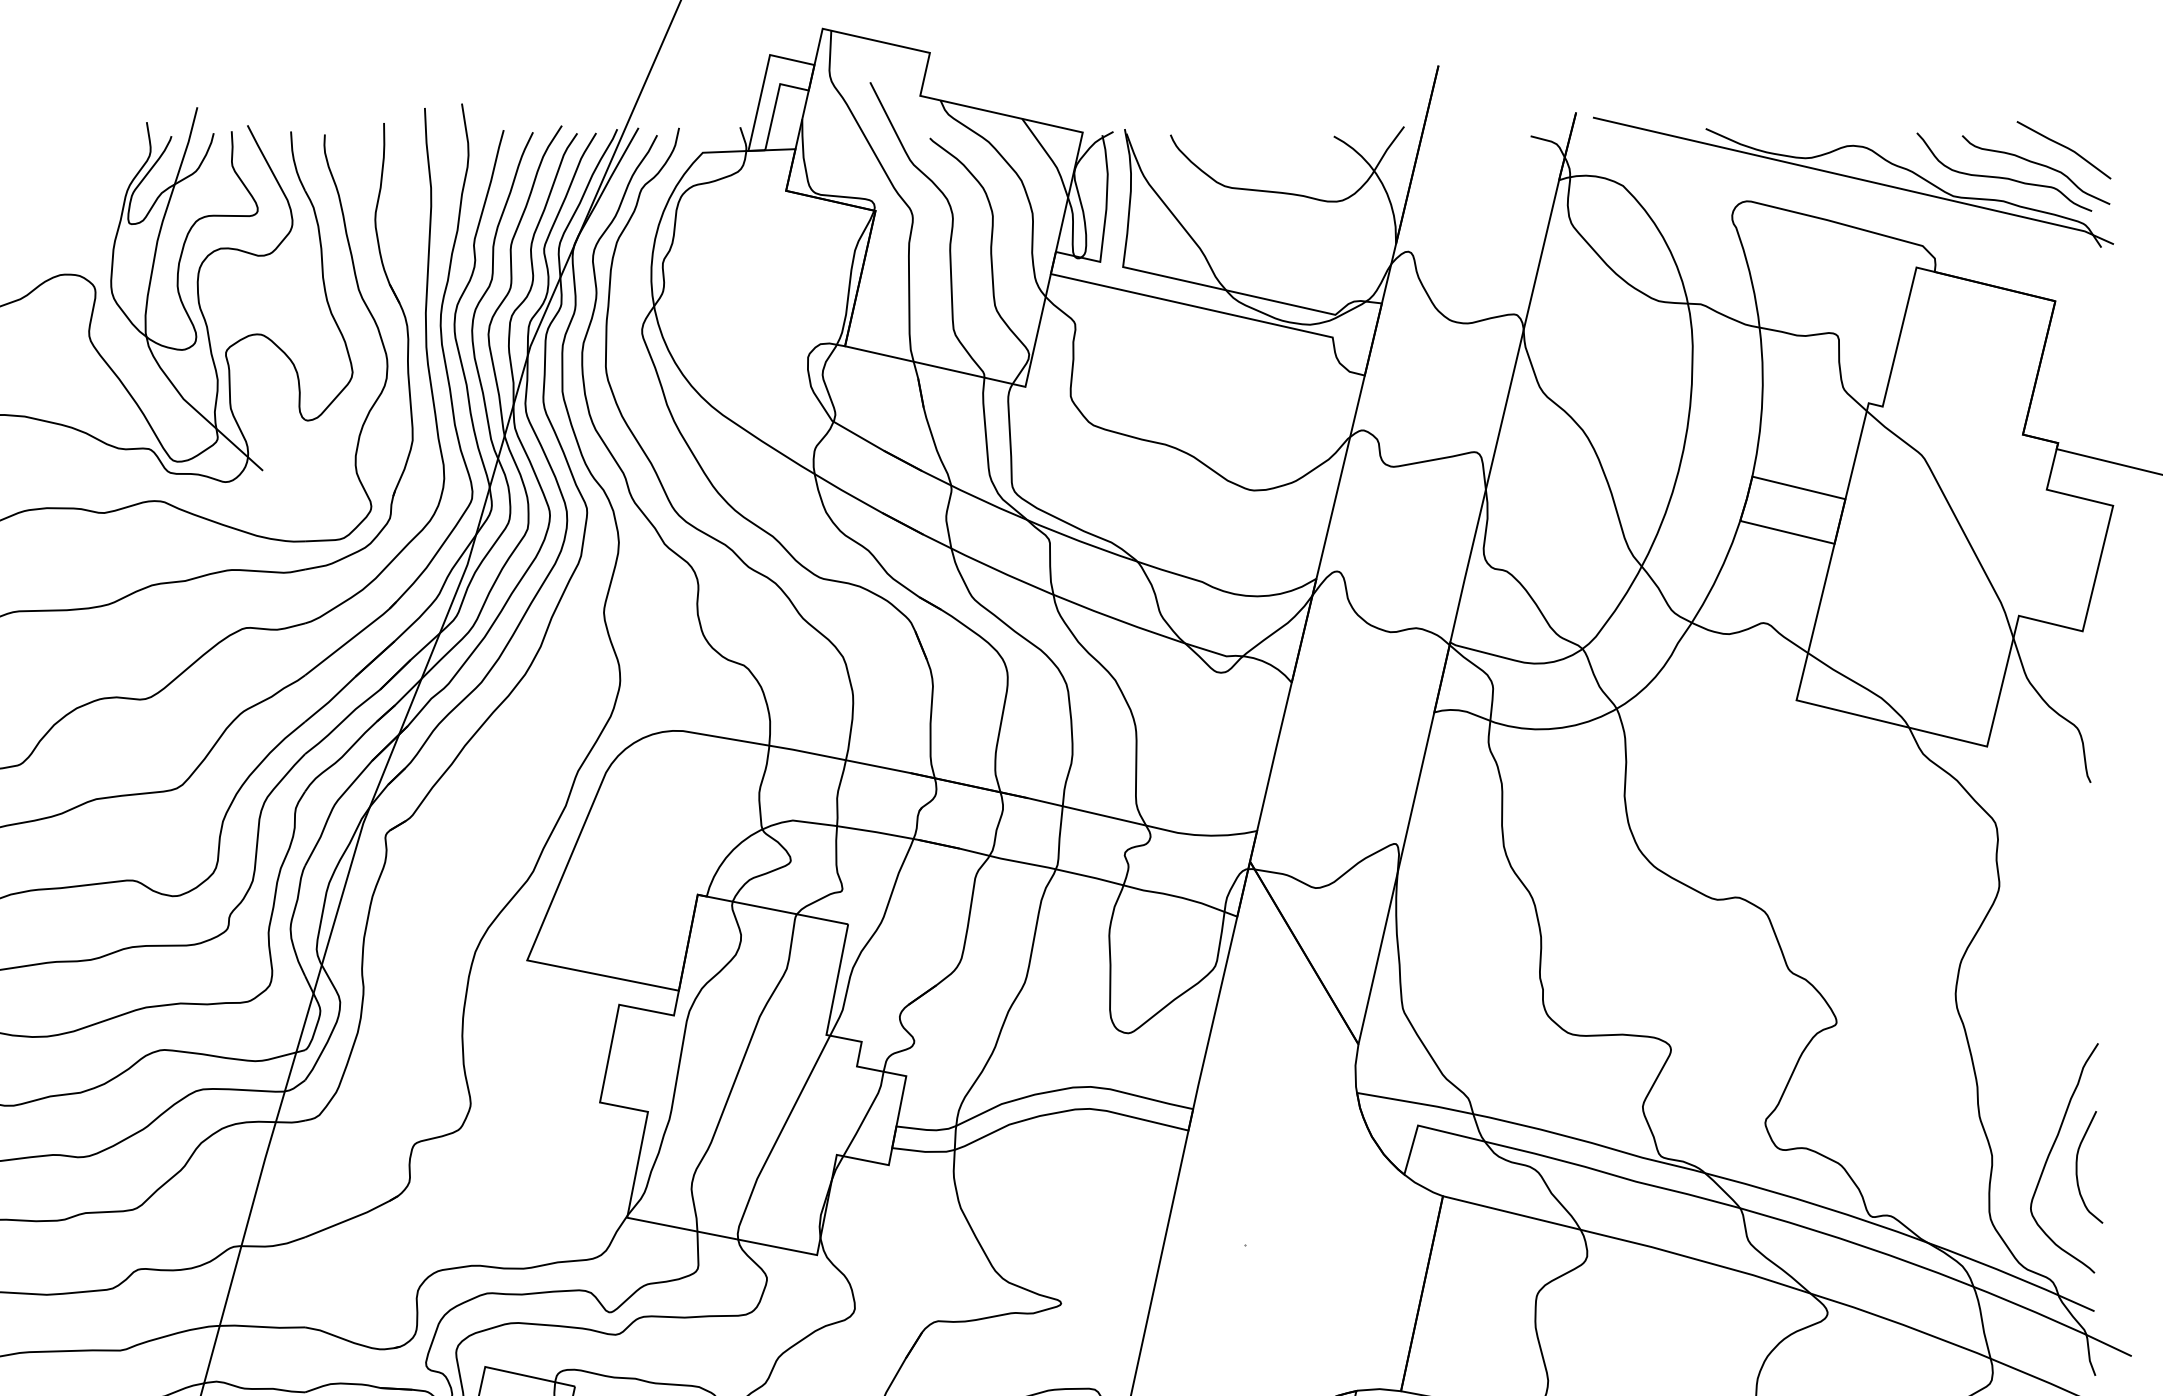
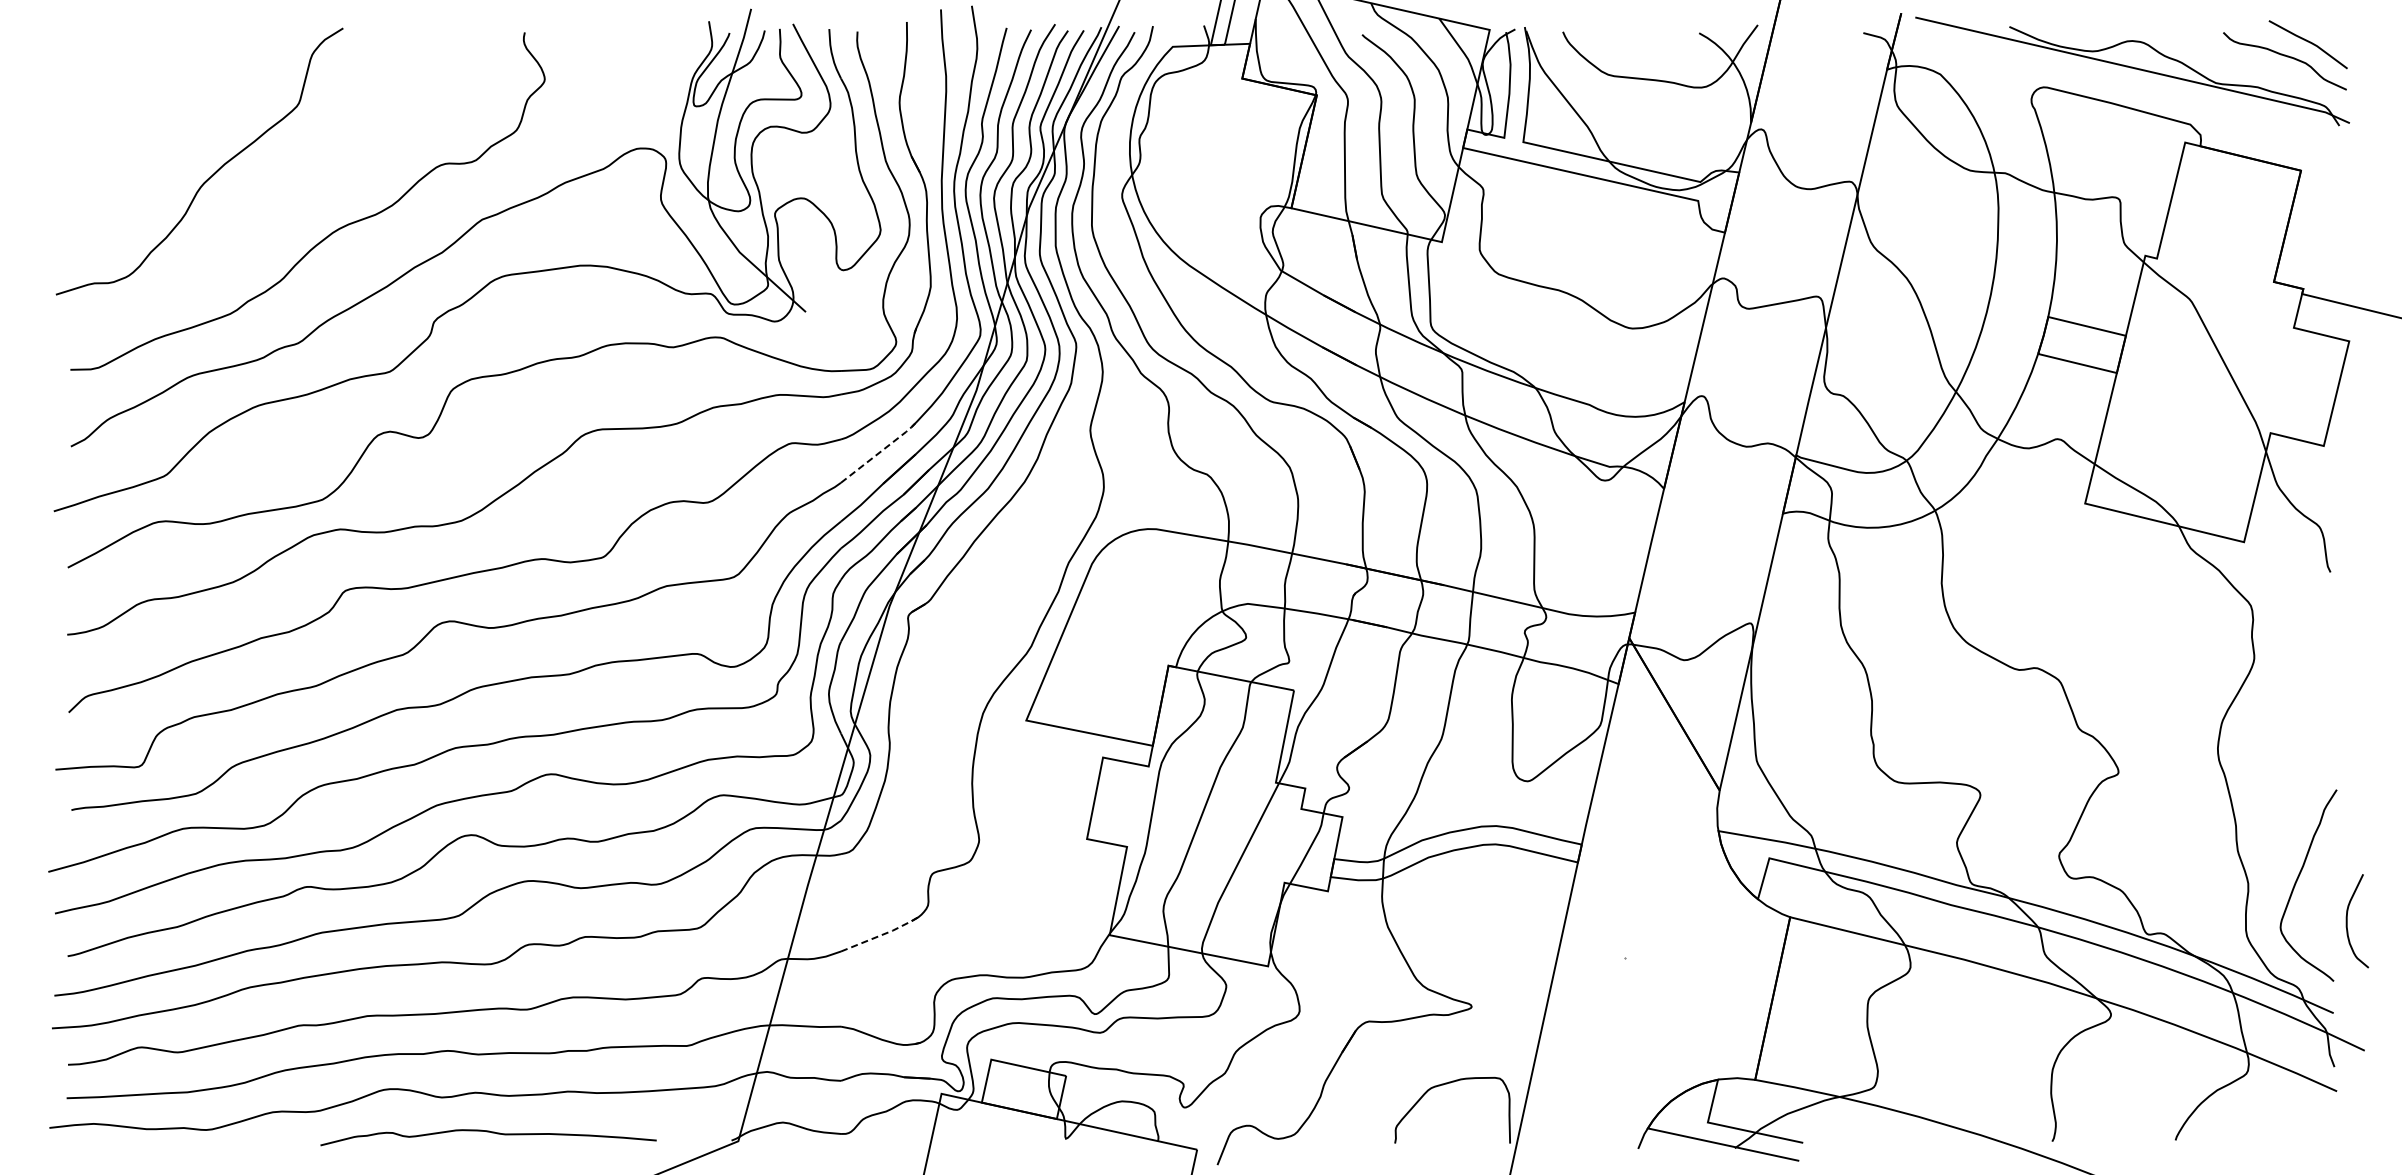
curve: (2004, 177) -> (2258, 67), removed
line: (353, 637) -> (881, 451), solid -> dashed
curve: (2077, 1167) -> (2347, 921), moved
line: (353, 1218) -> (881, 935), solid -> dashed

